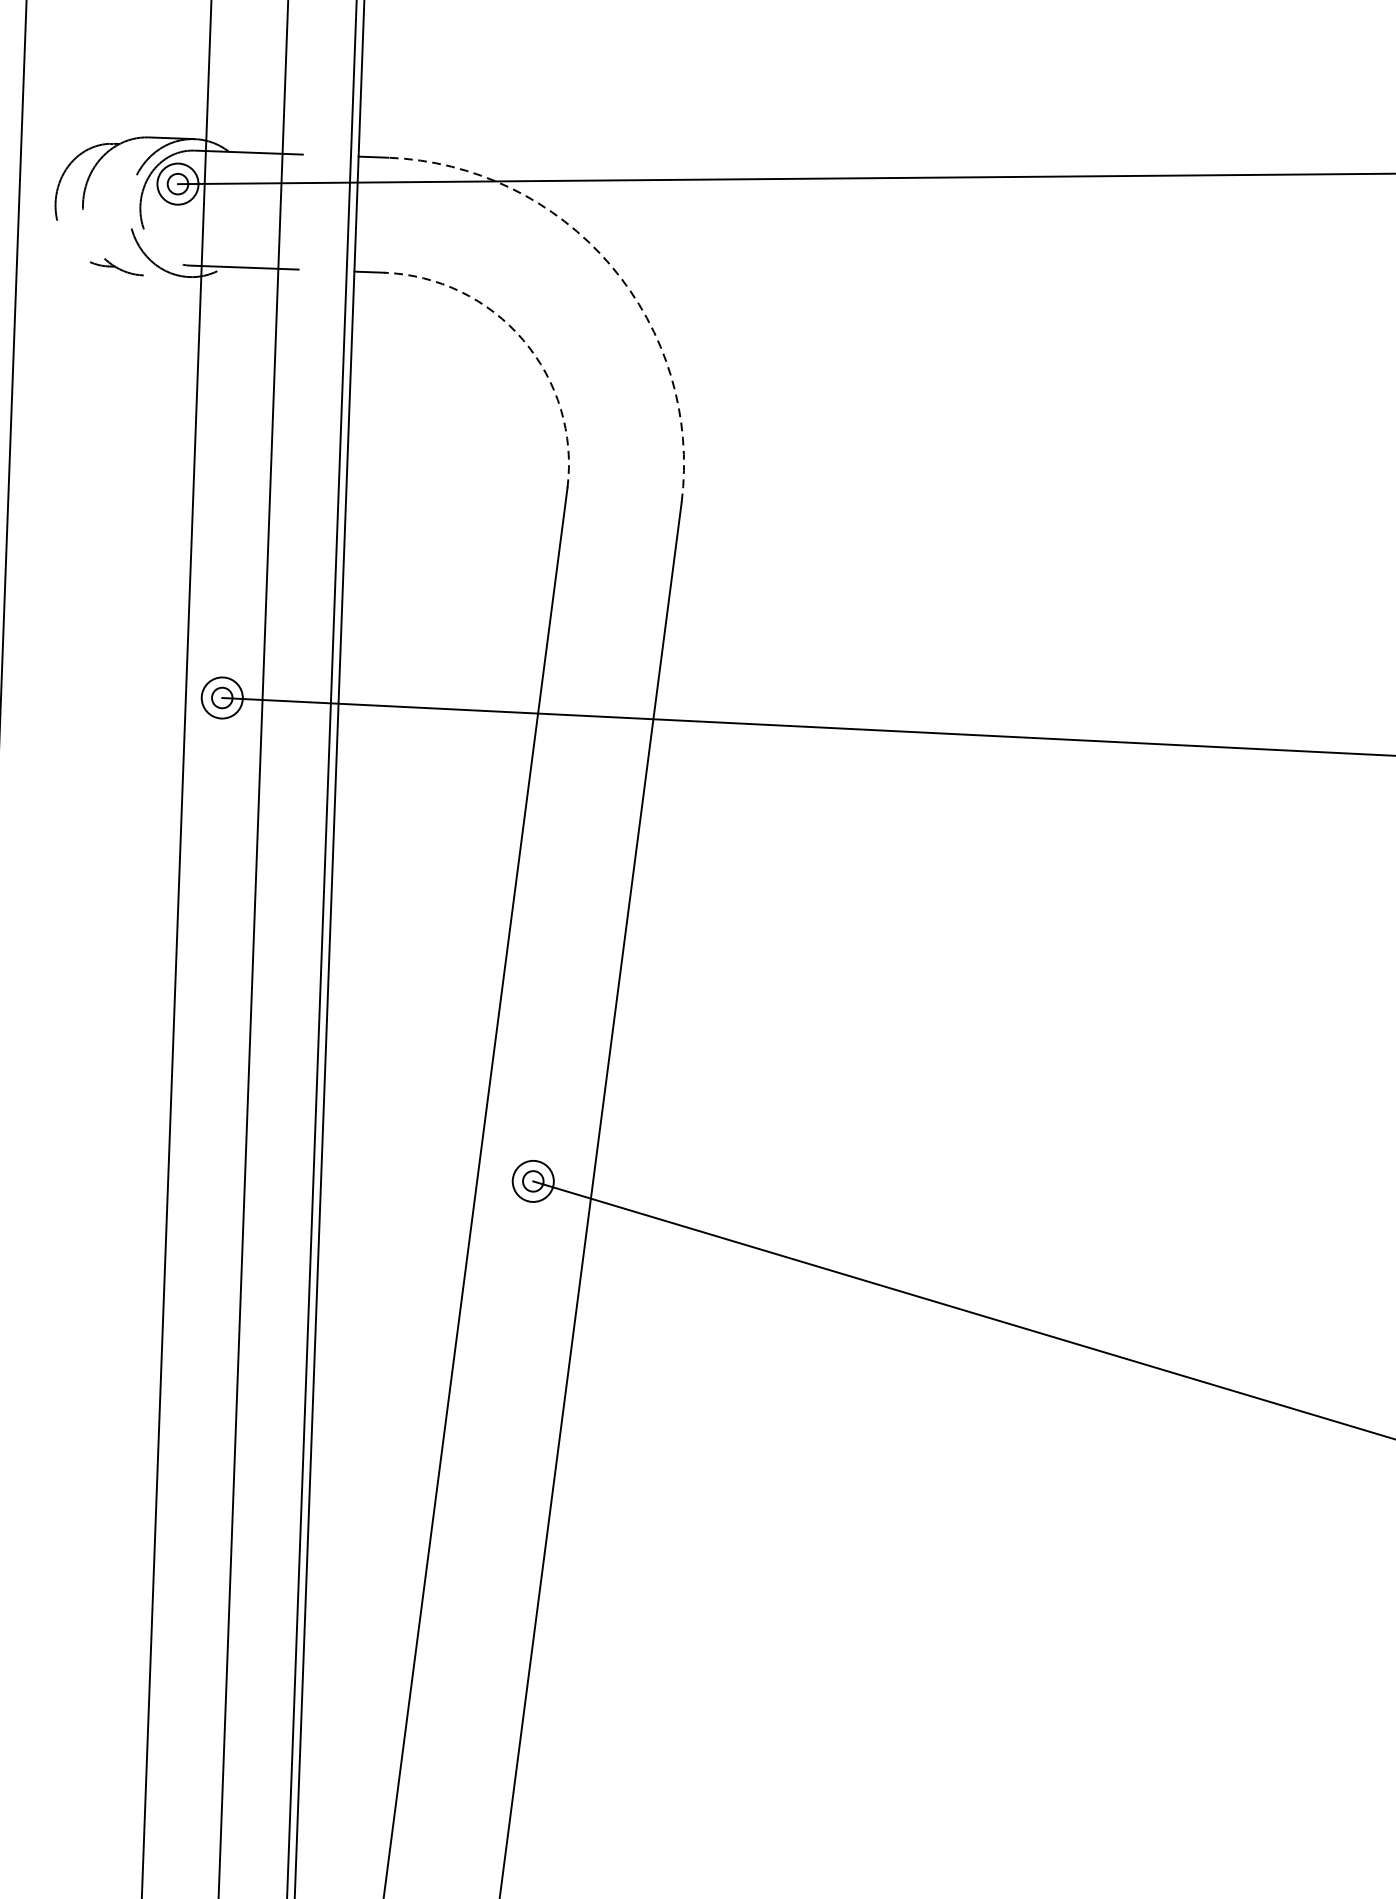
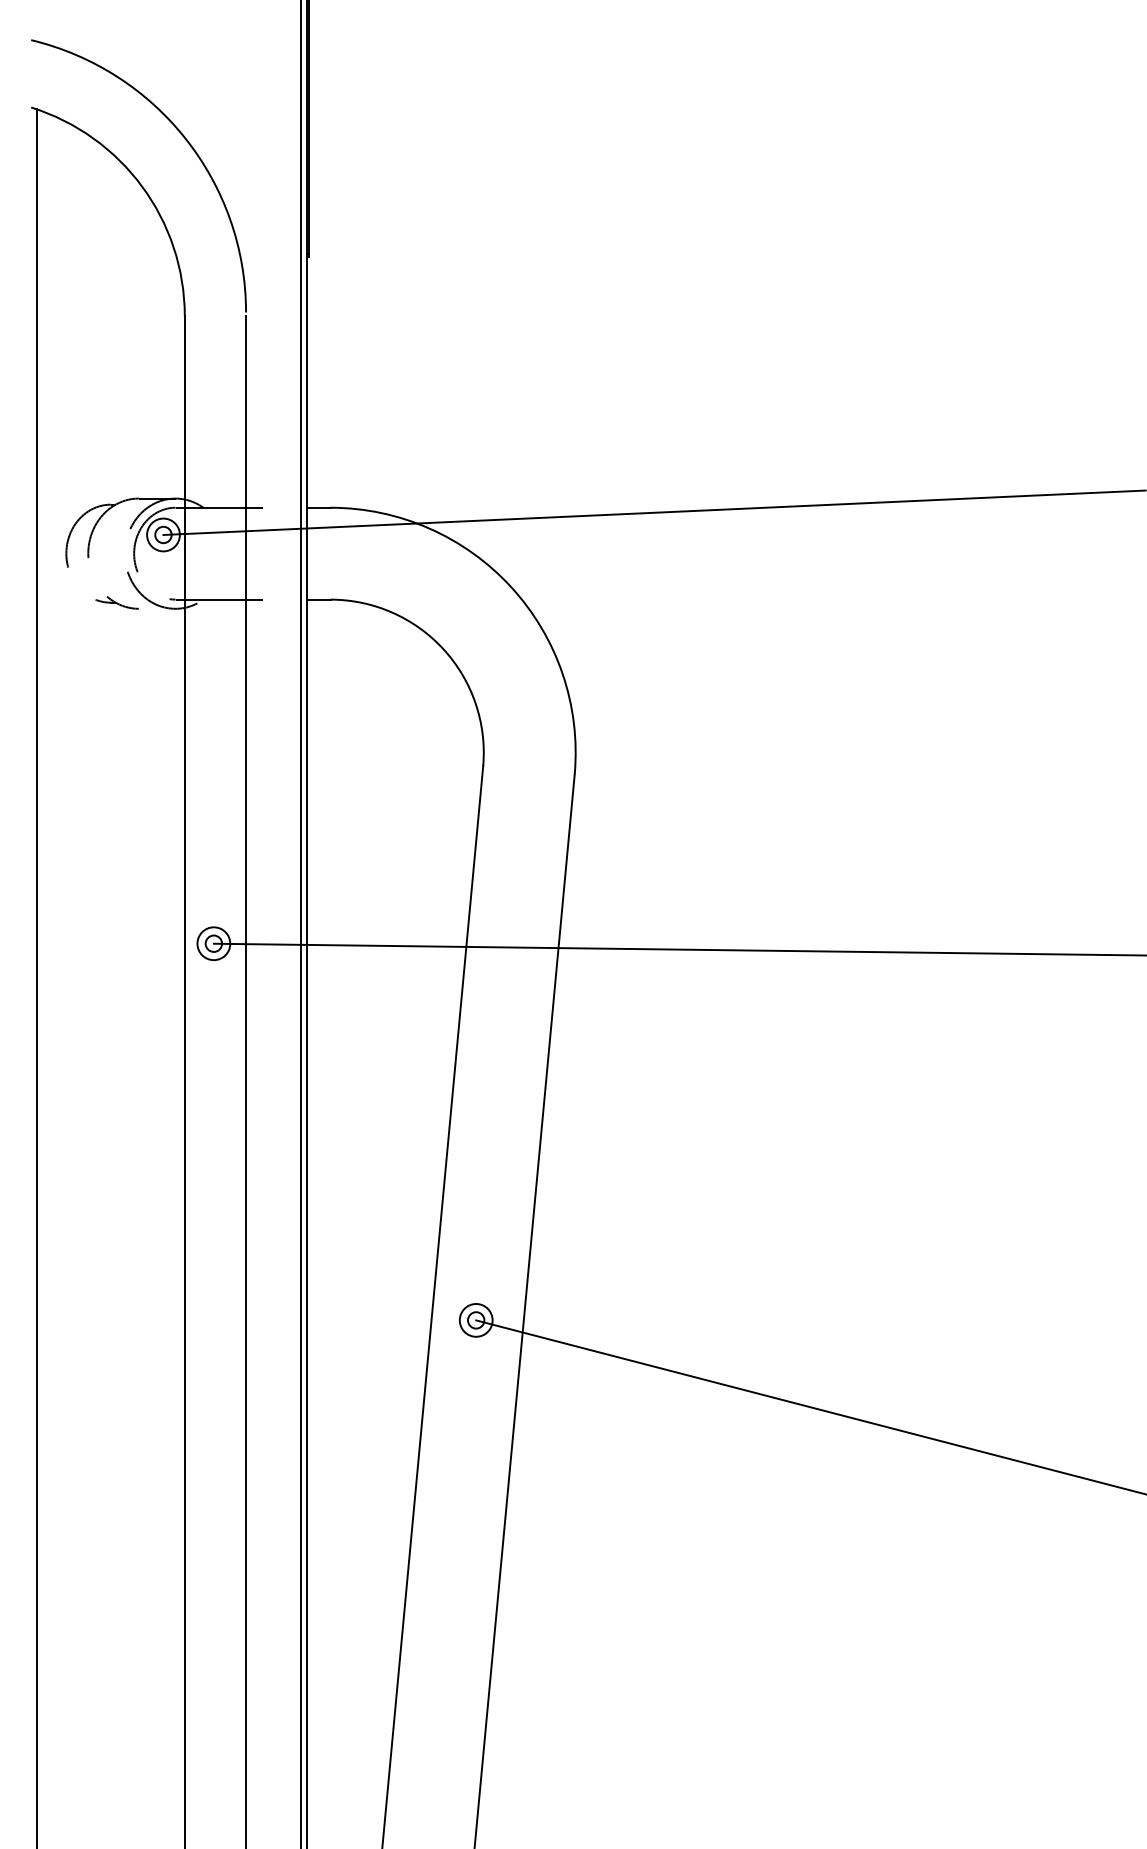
arc: (611, 265) -> (511, 587), dashed -> solid
arc: (523, 340) -> (443, 649), dashed -> solid

